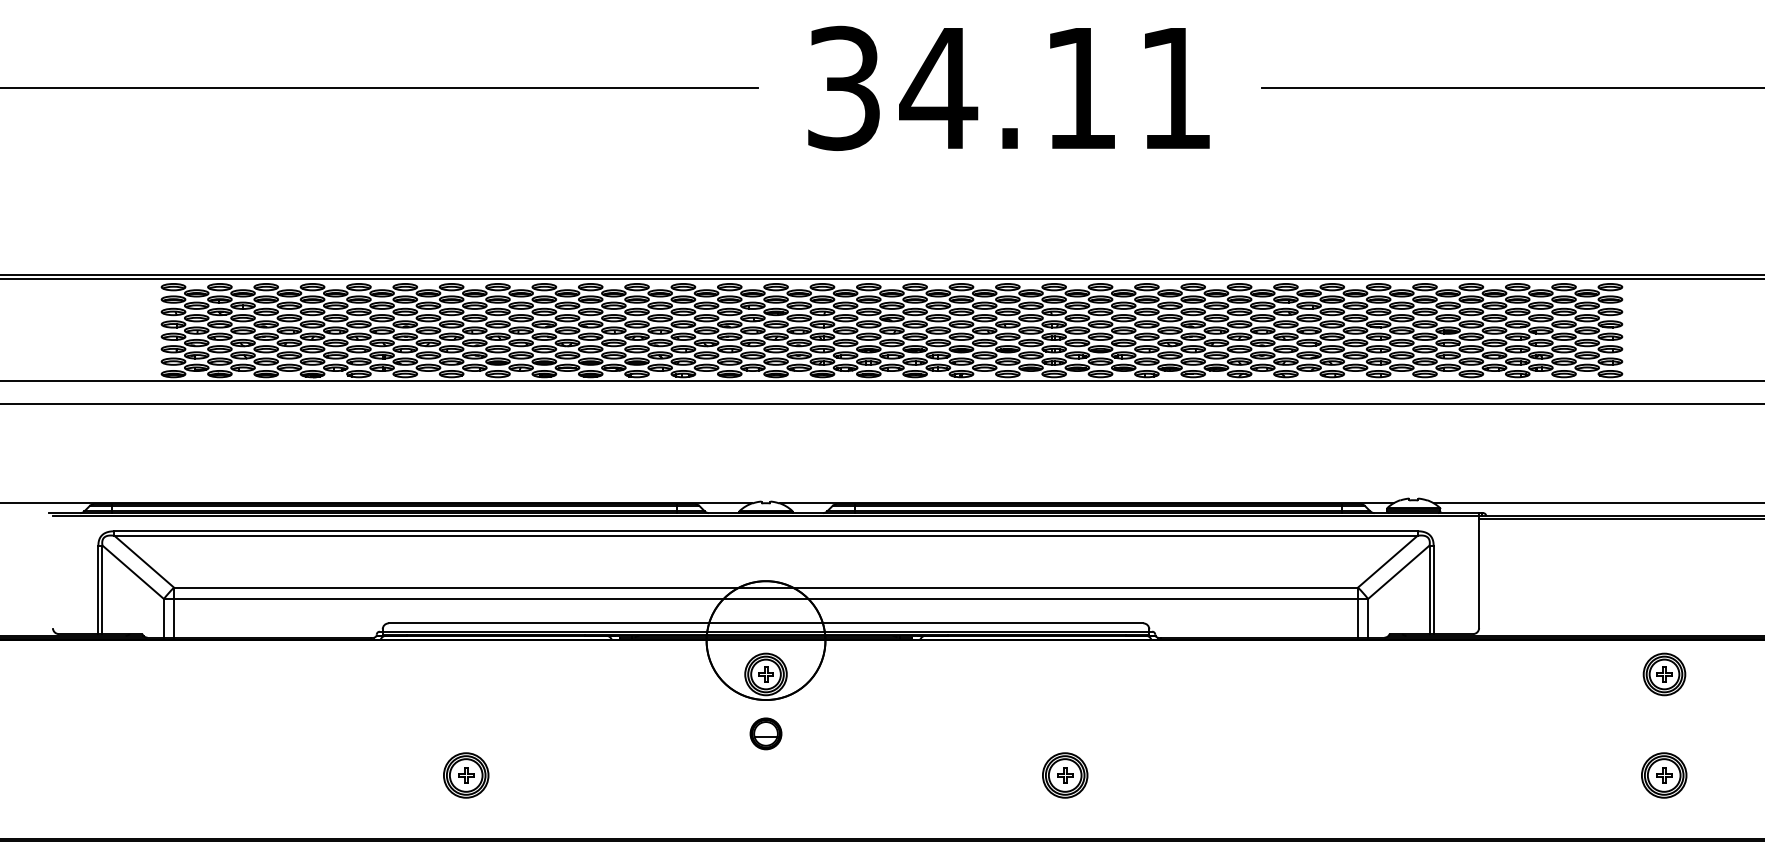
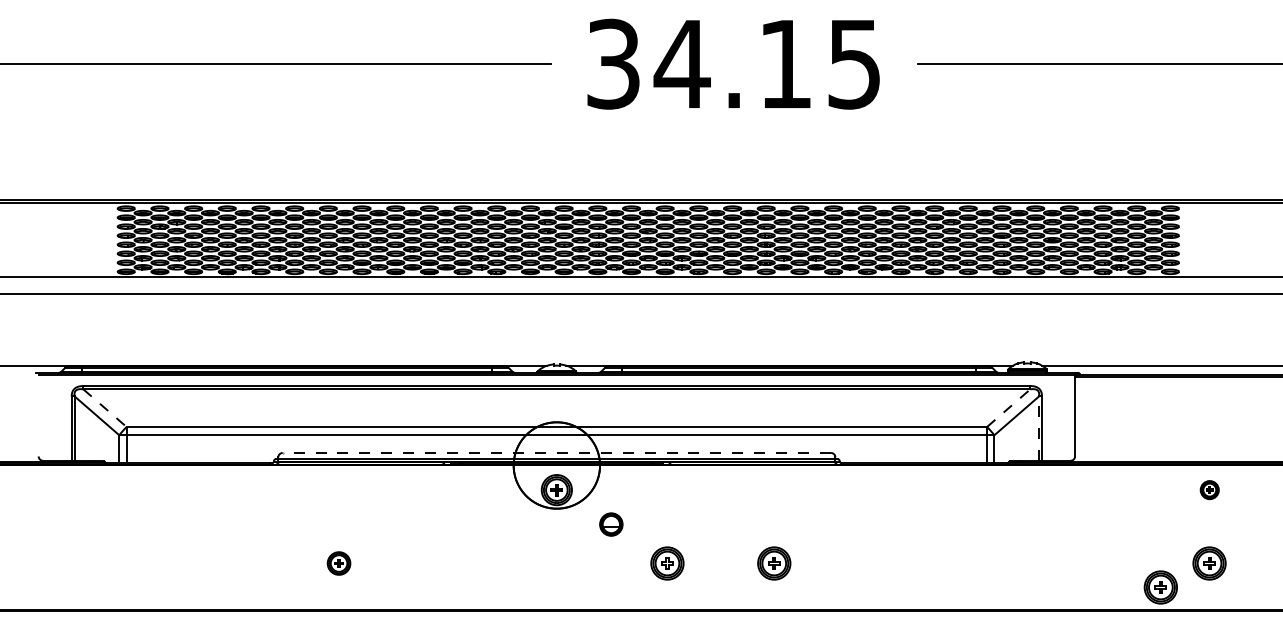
text: (1175, 89) -> (854, 65), 34.11 -> 34.15
line: (1388, 561) -> (1009, 408), solid -> dashed
line: (144, 562) -> (105, 408), solid -> dashed
line: (1429, 589) -> (1039, 428), solid -> dashed
line: (765, 623) -> (556, 453), solid -> dashed
part: (1664, 674) -> (1209, 490), size x0.6
part: (765, 733) -> (610, 524), moved
part: (466, 775) -> (339, 563), size x0.7
part: (918, 775) -> (667, 563), added
part: (1597, 808) -> (1161, 587), added

